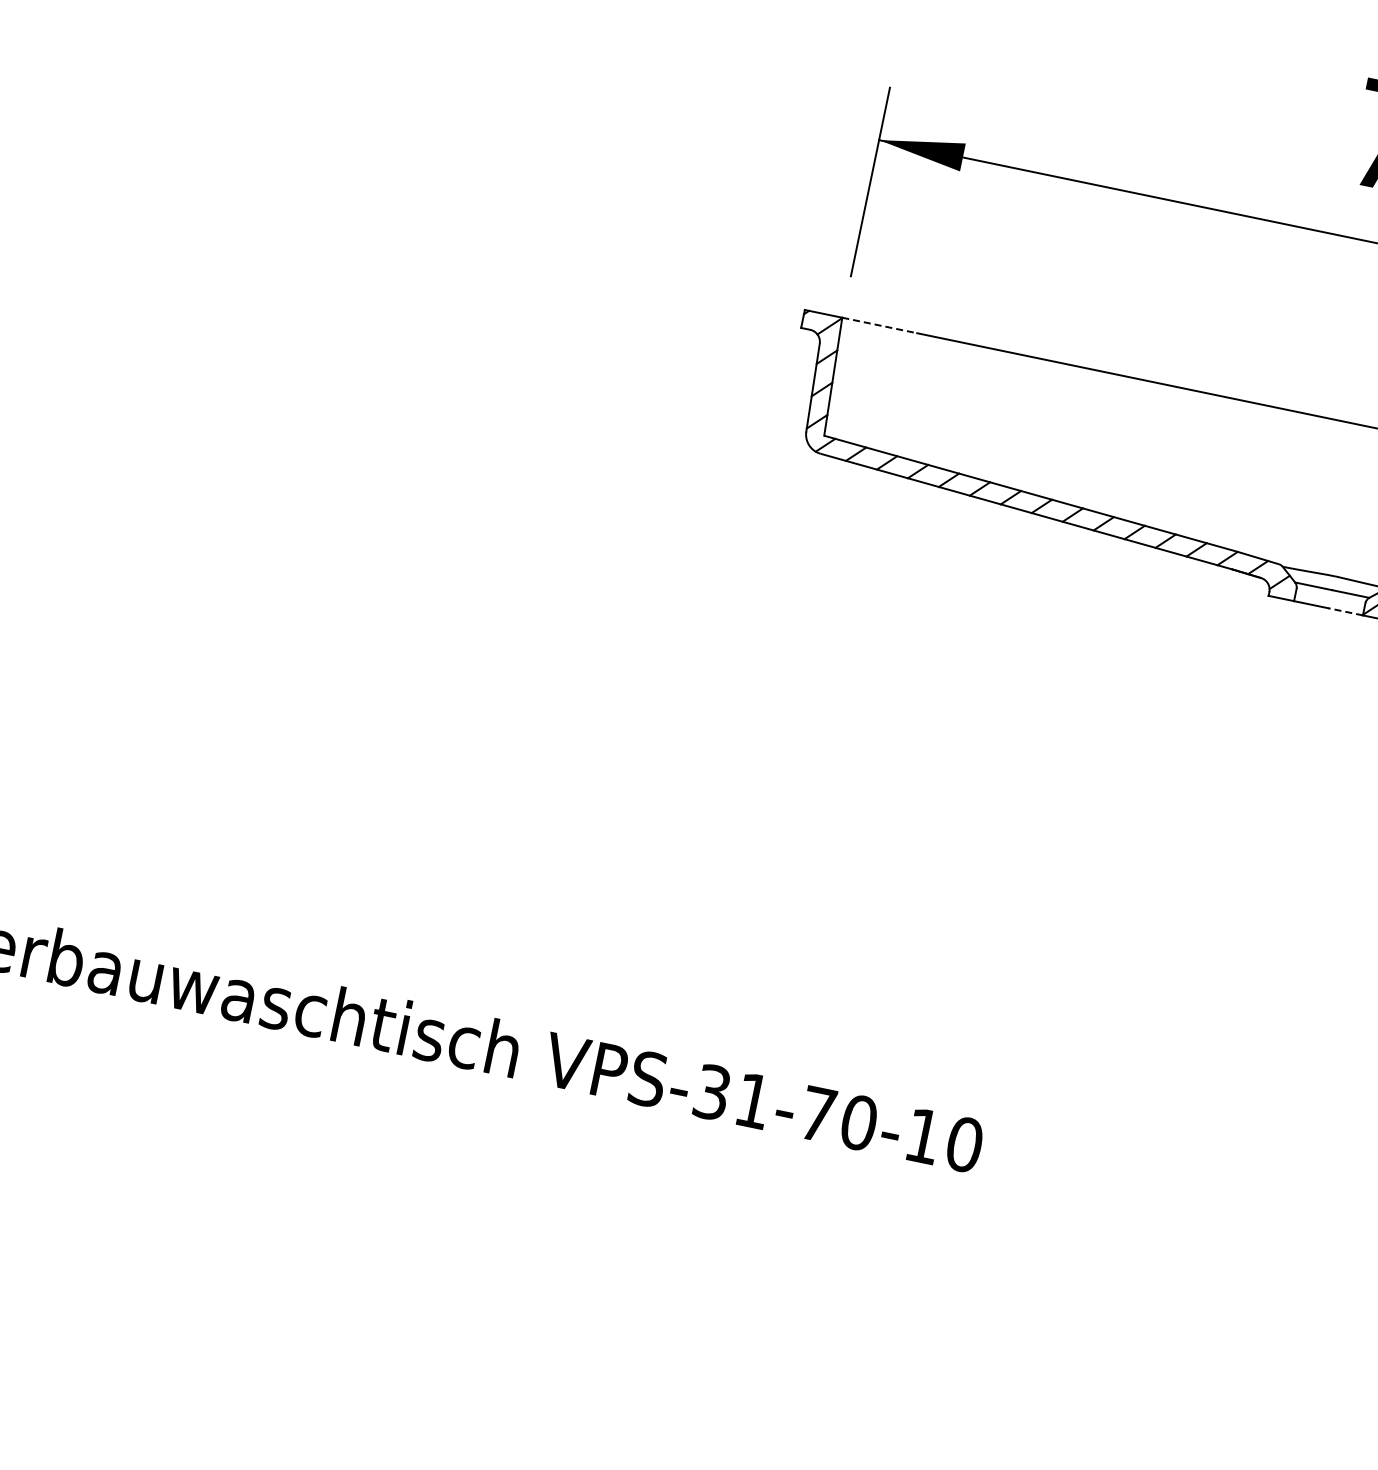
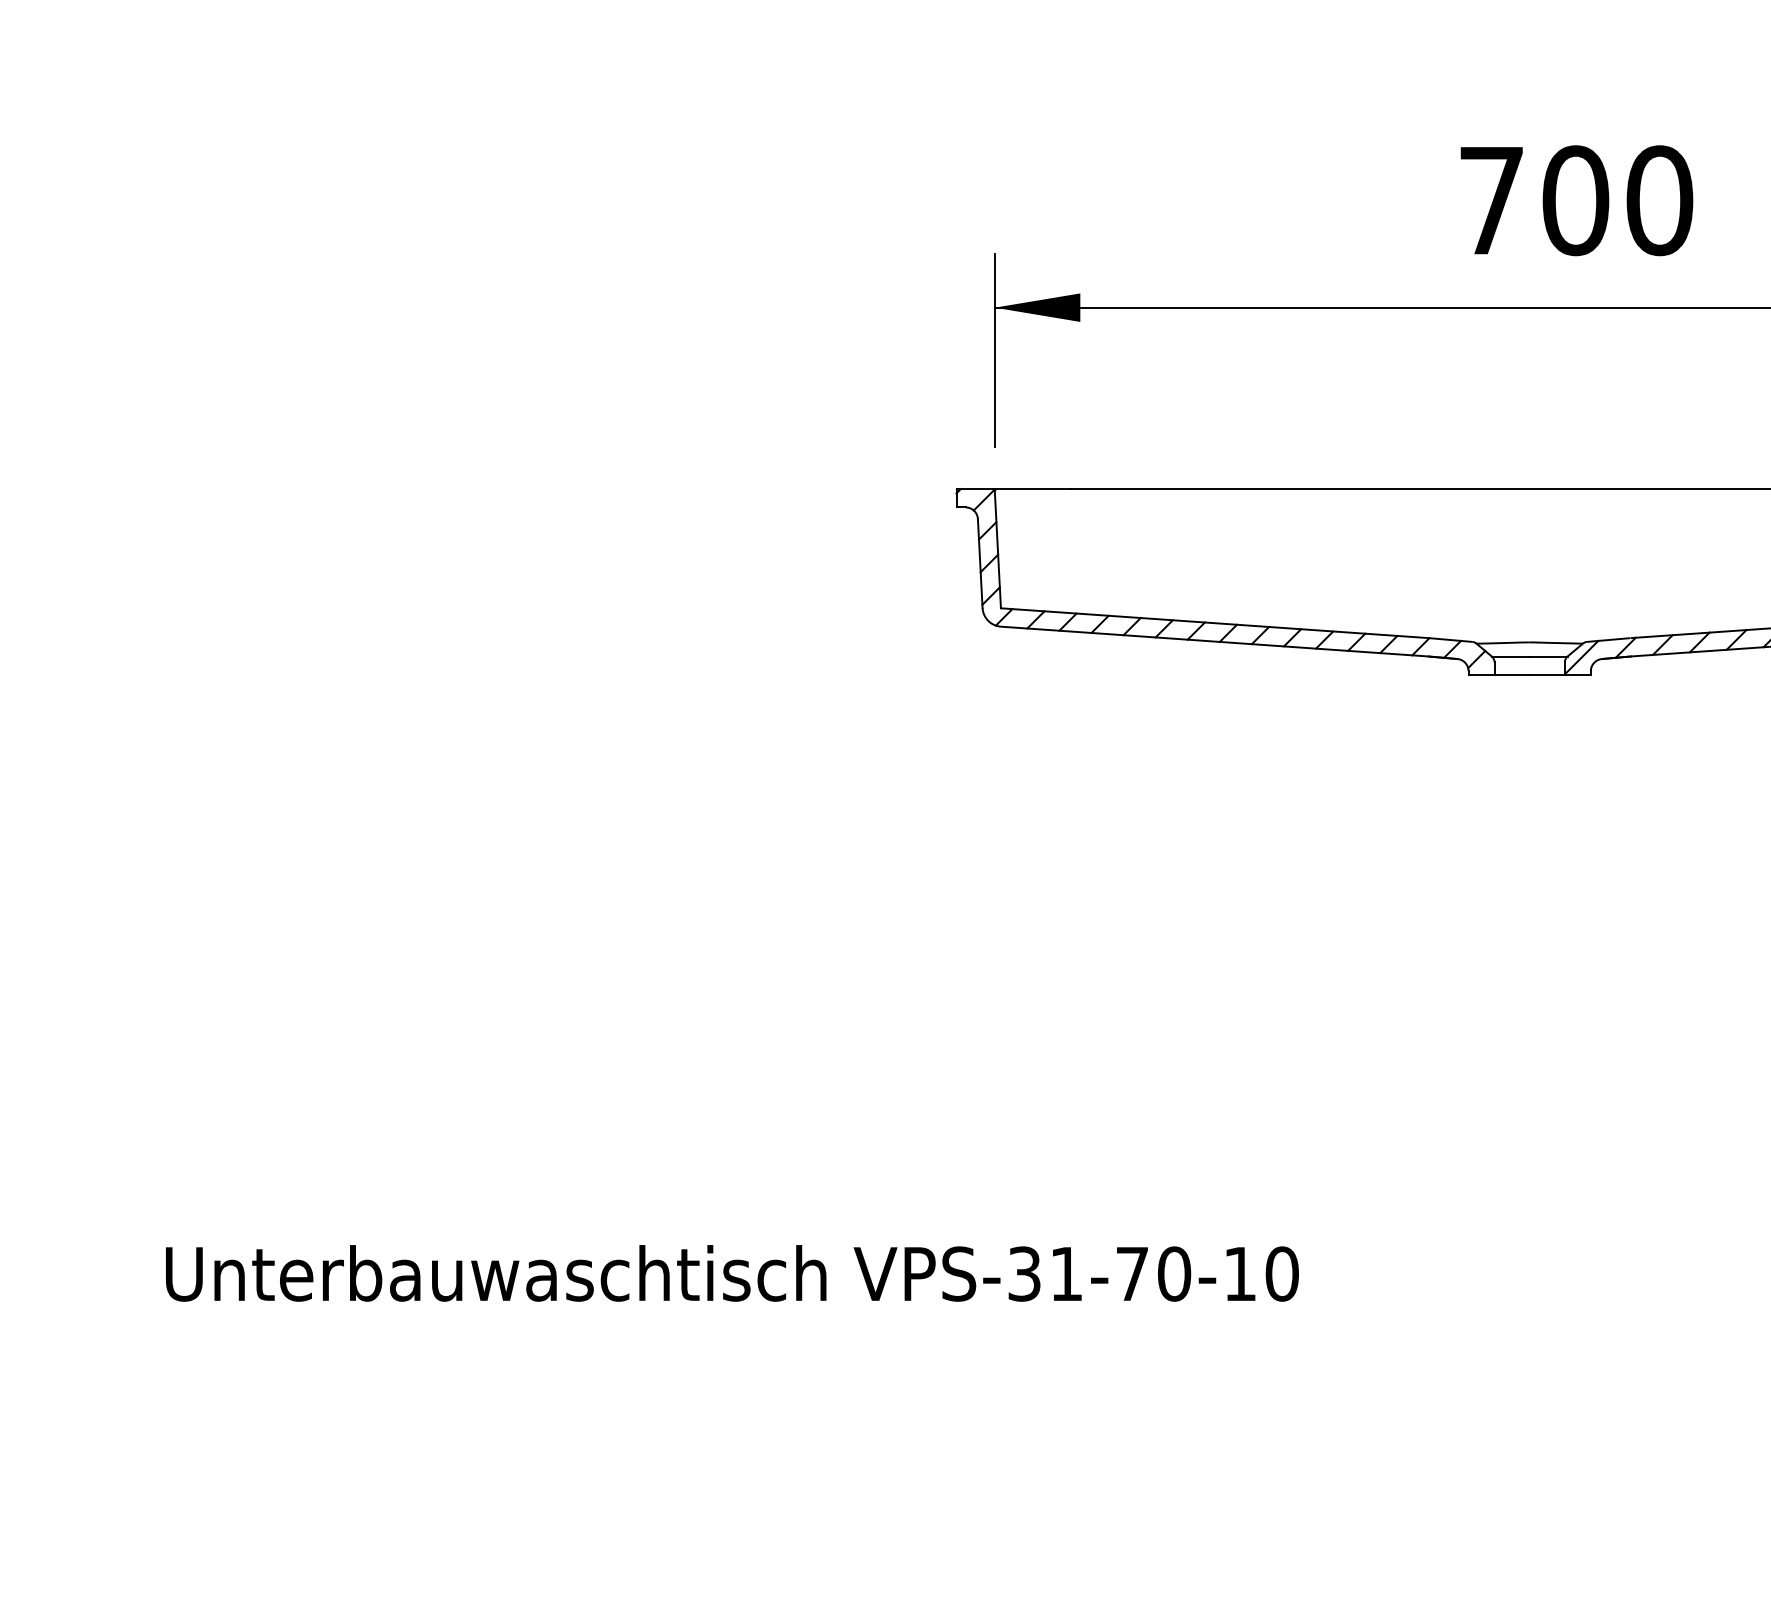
line: (880, 326) -> (1033, 489), dashed -> solid
line: (1346, 611) -> (1547, 674), dashed -> solid

